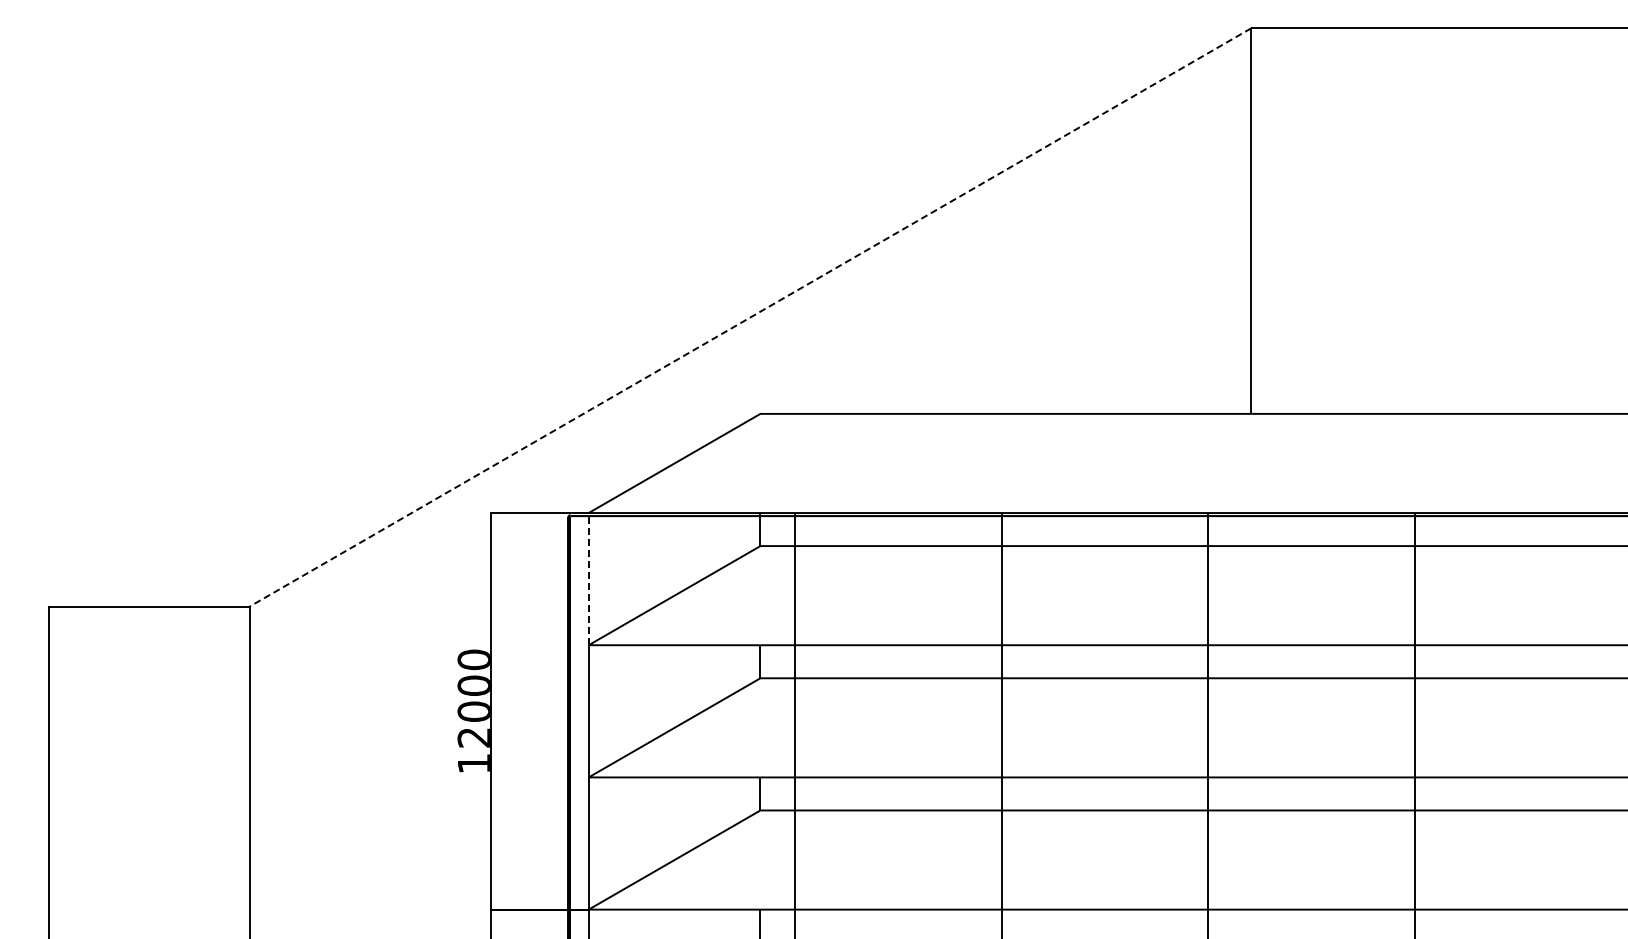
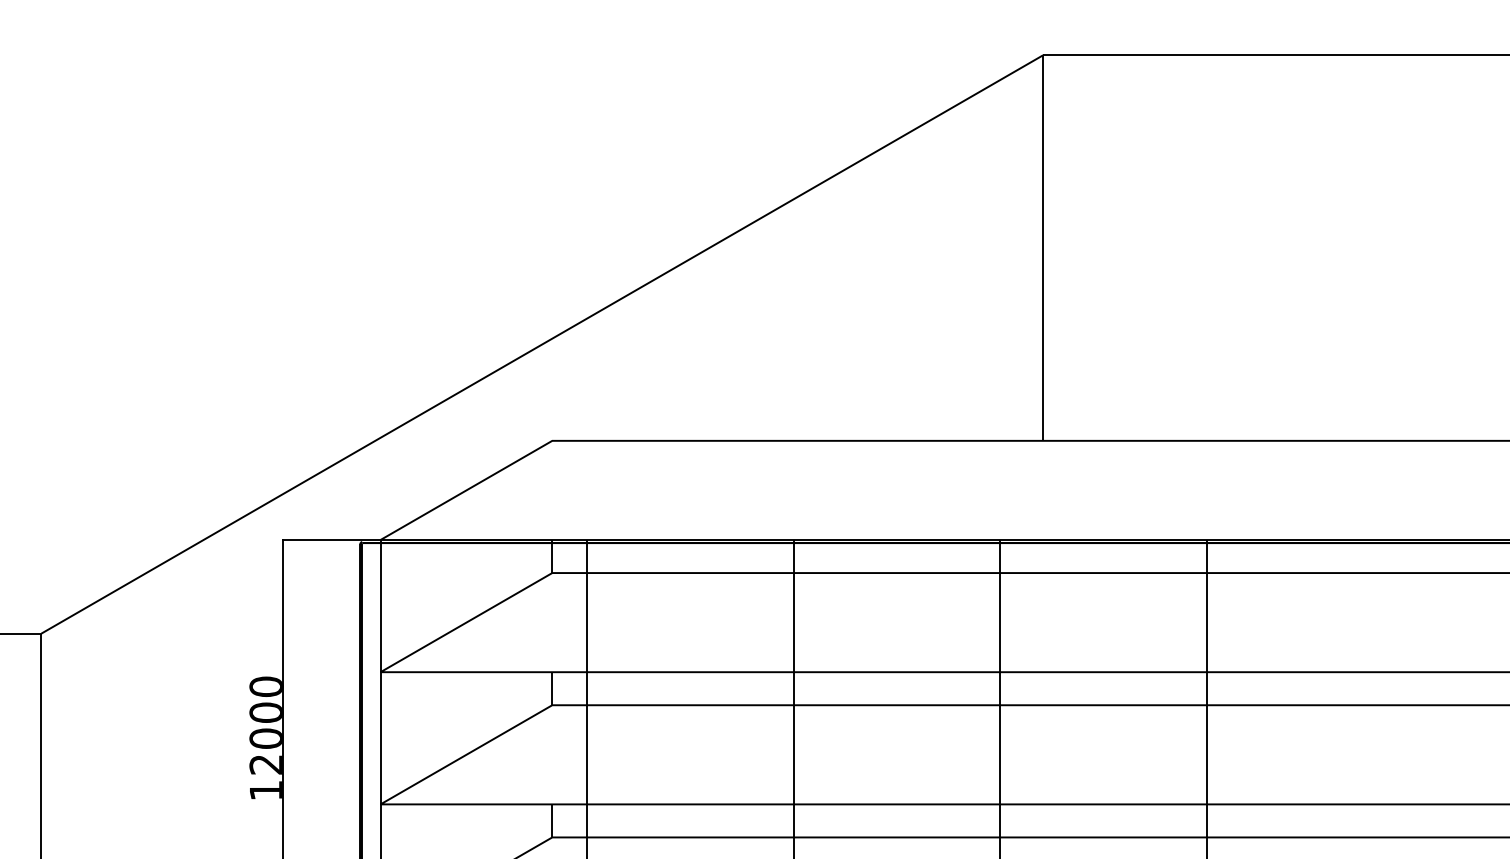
line: (749, 317) -> (541, 344), dashed -> solid
line: (588, 578) -> (380, 605), dashed -> solid

